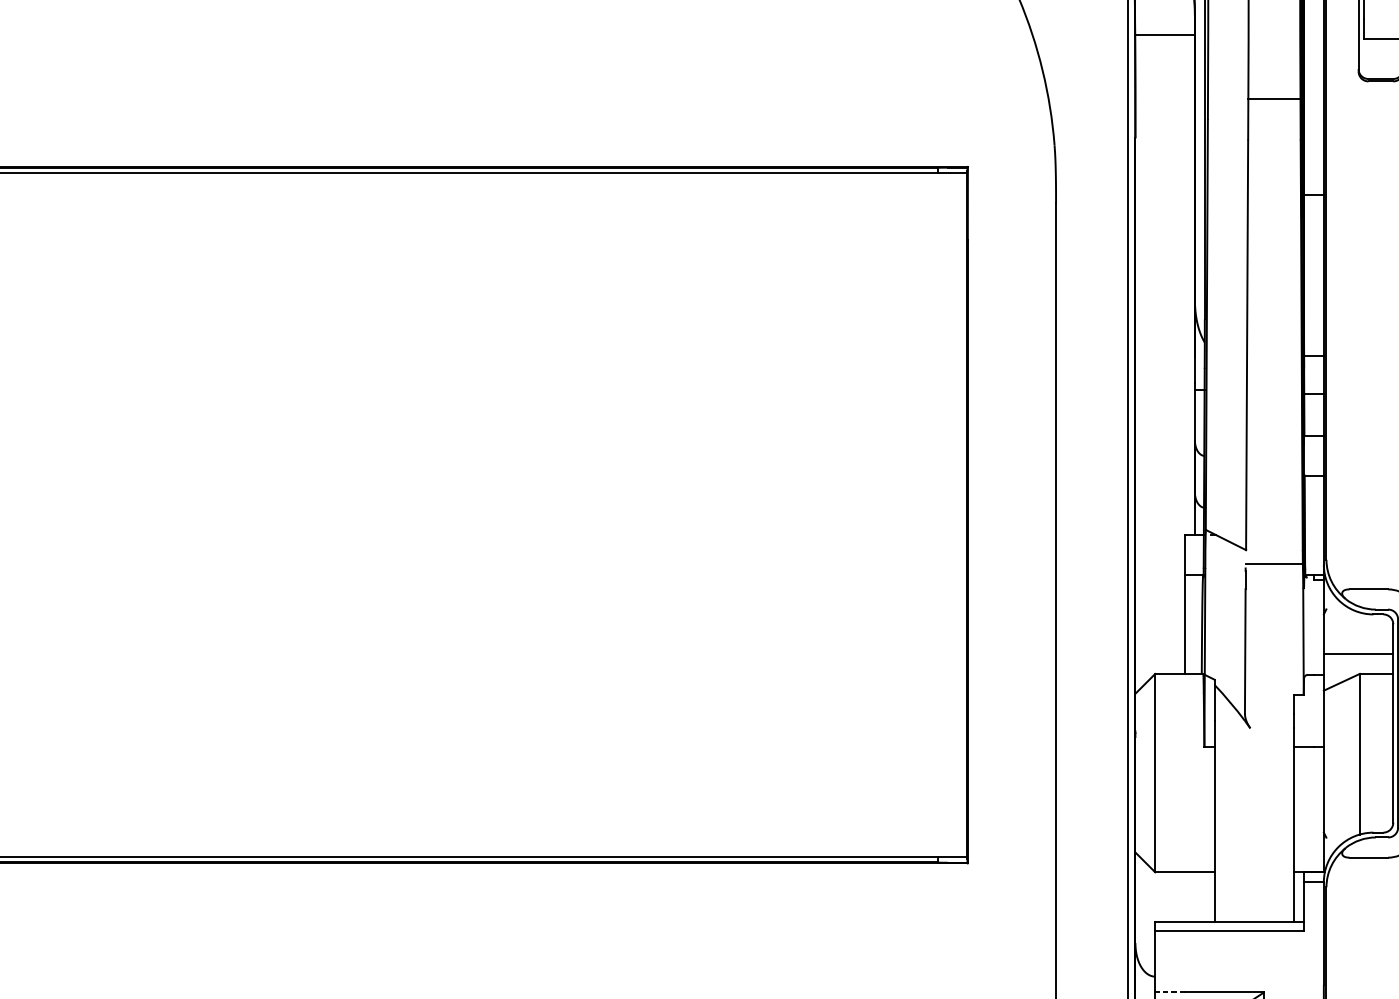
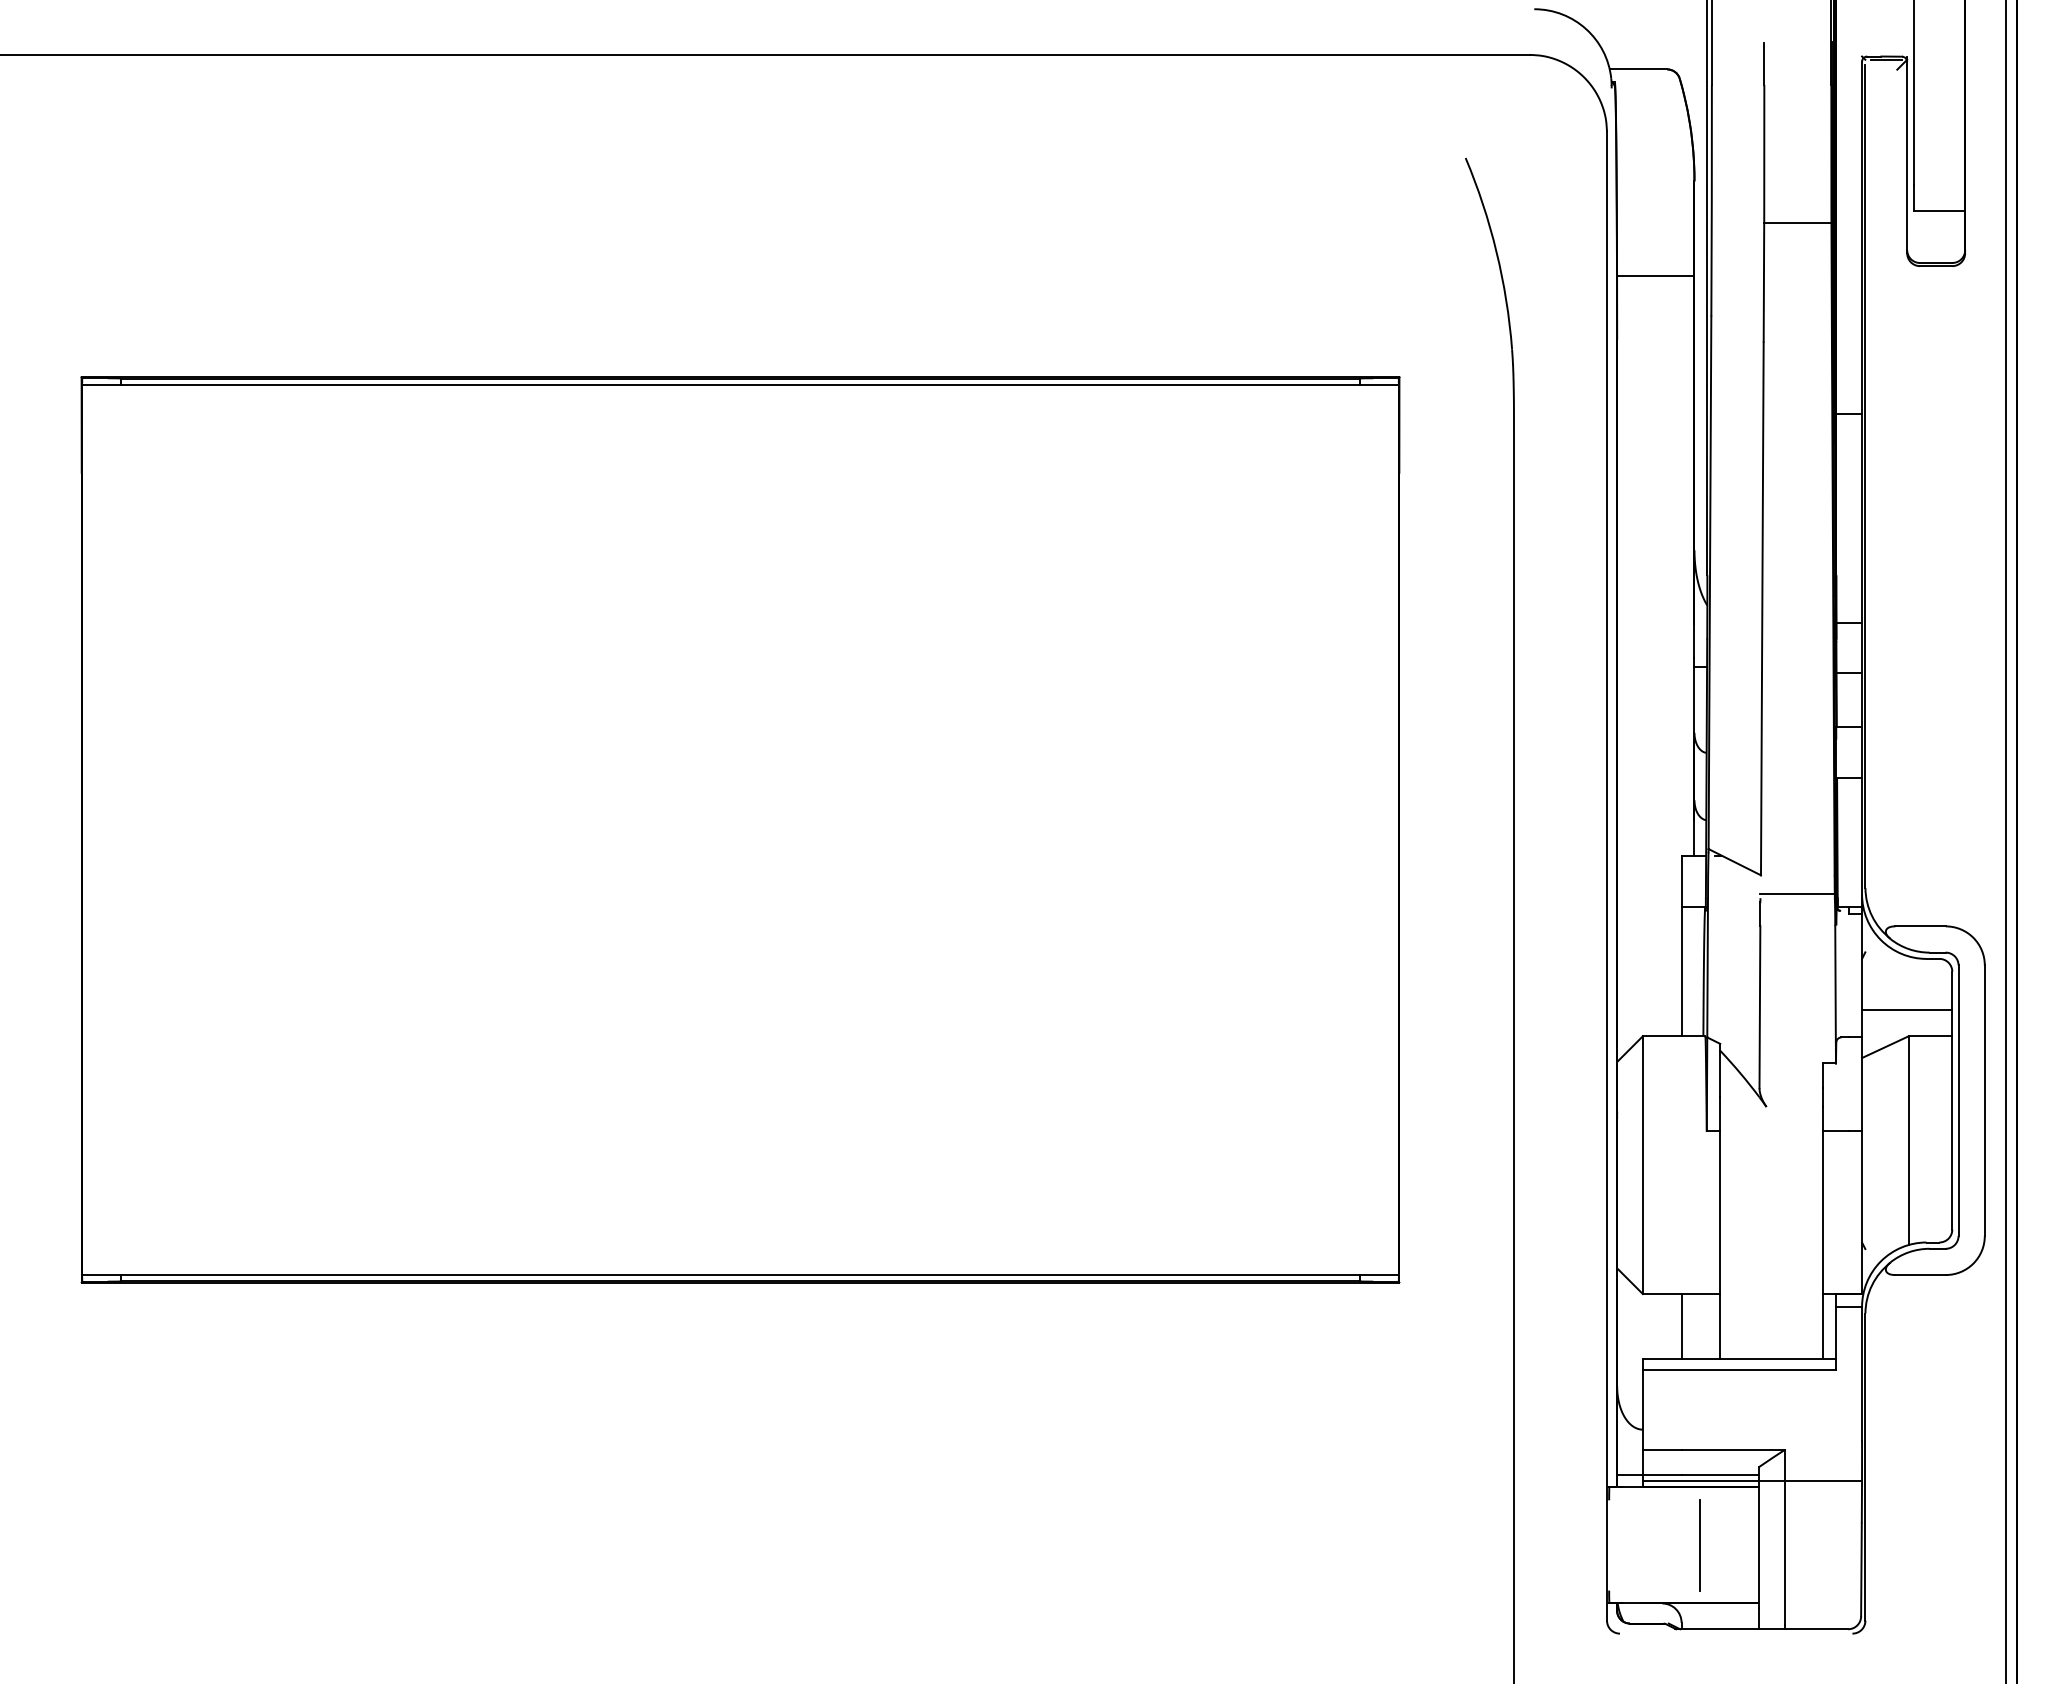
line: (1164, 34) -> (1655, 275), moved
line: (1274, 99) -> (1797, 223), moved
line: (1184, 897) -> (1681, 1326), added
line: (1169, 991) -> (1661, 1449), dashed -> solid

